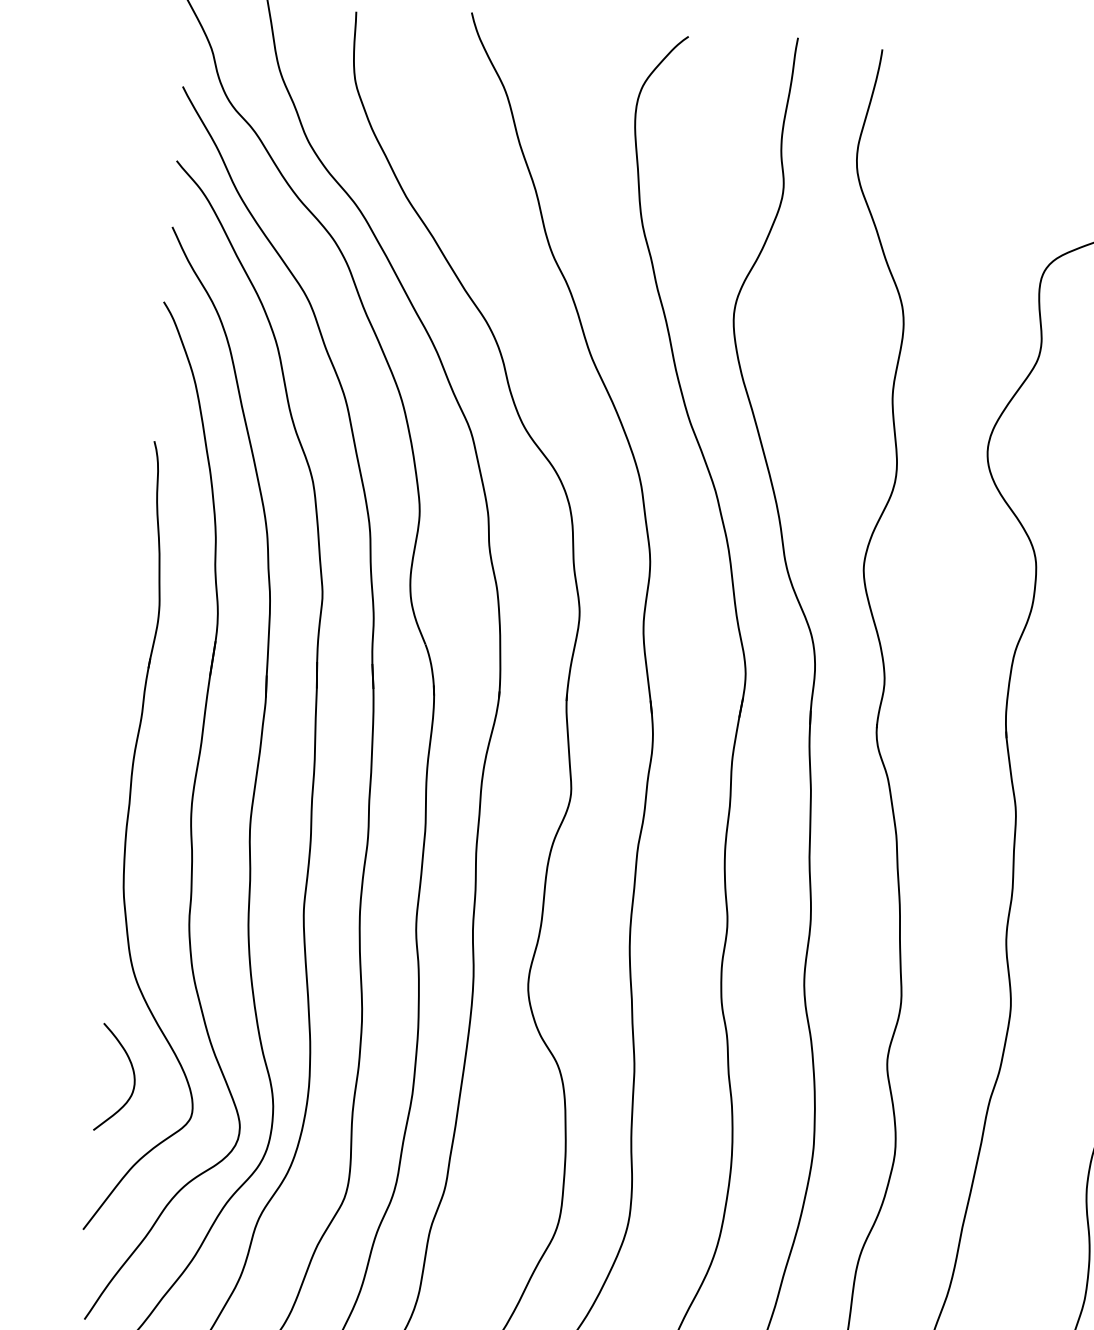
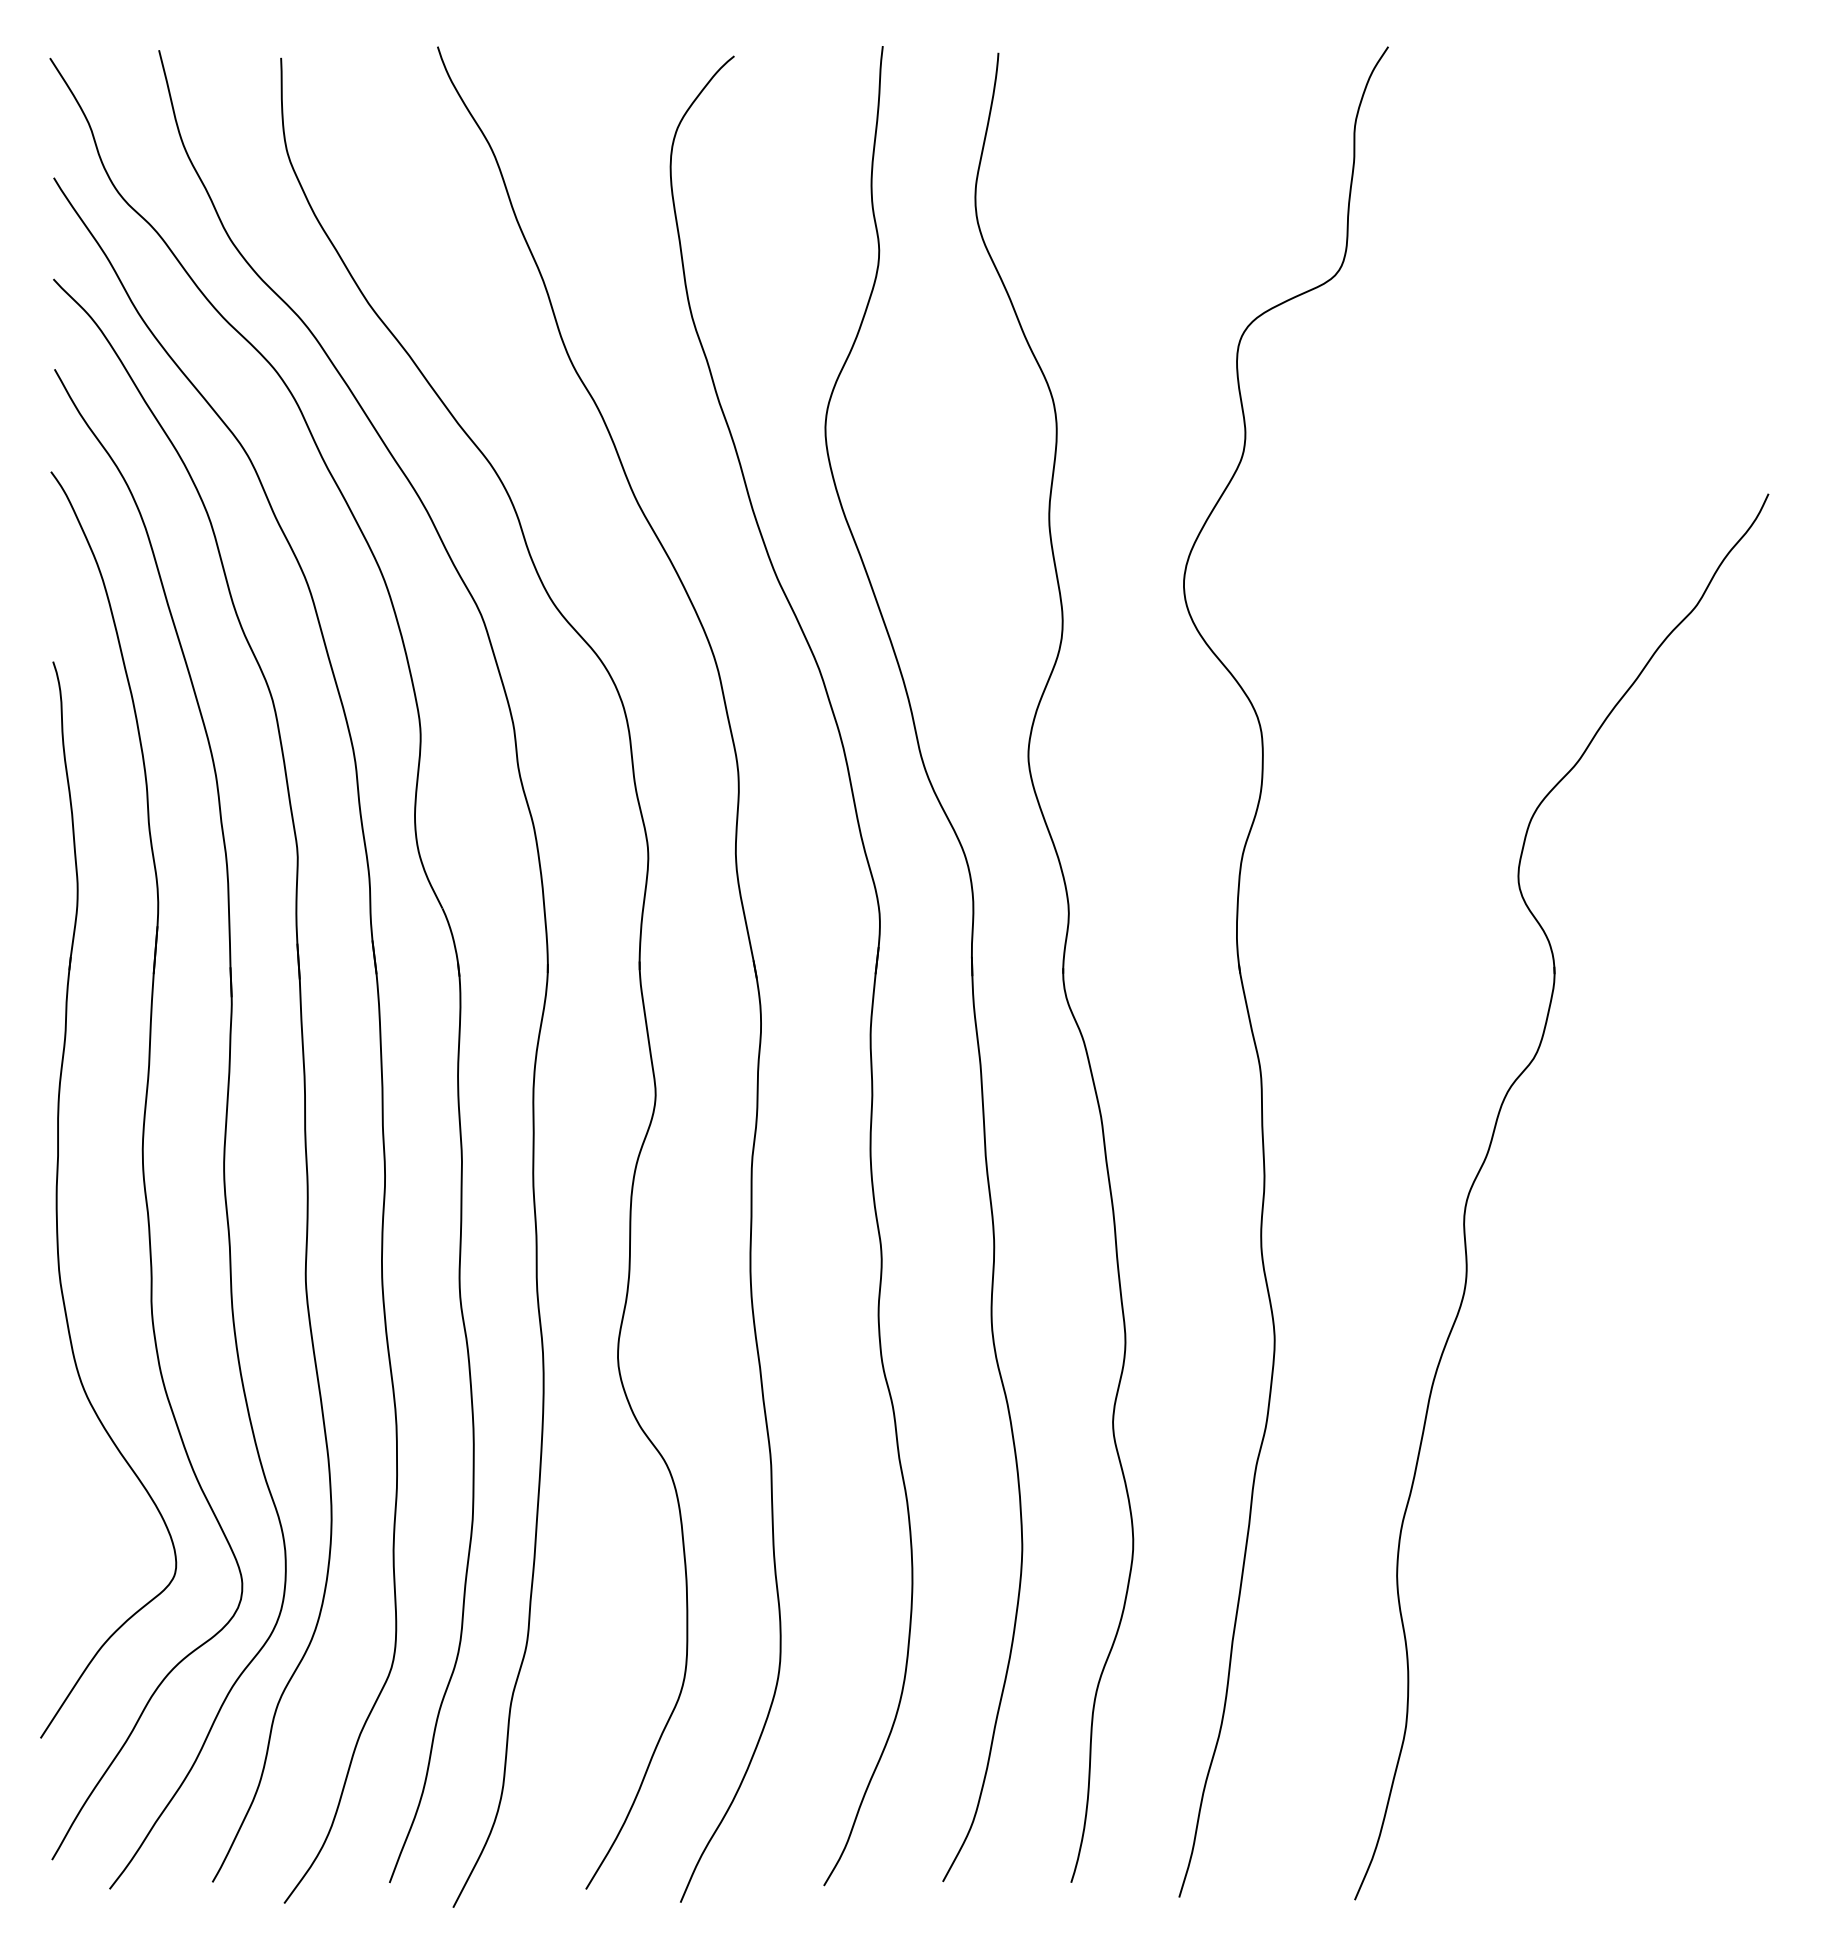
curve: (133, 1075) -> (92, 1523), removed

